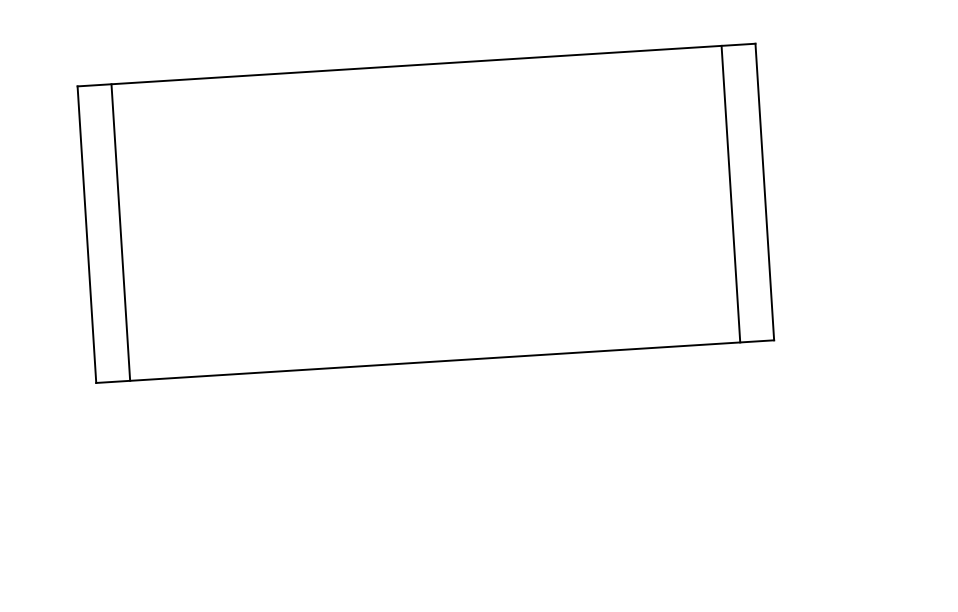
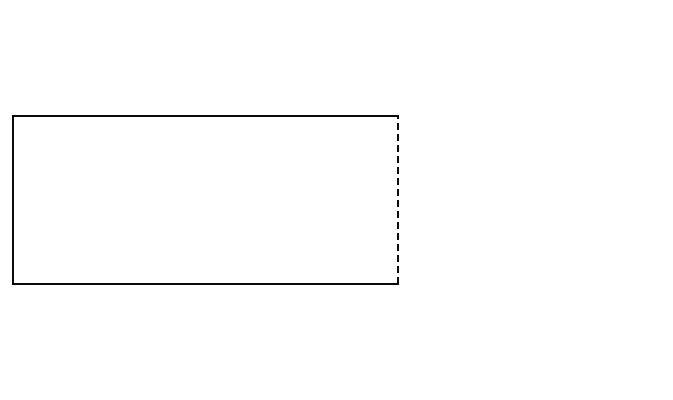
line: (765, 191) -> (398, 199), solid -> dashed
line: (731, 193) -> (379, 199), removed
line: (120, 231) -> (31, 199), removed

